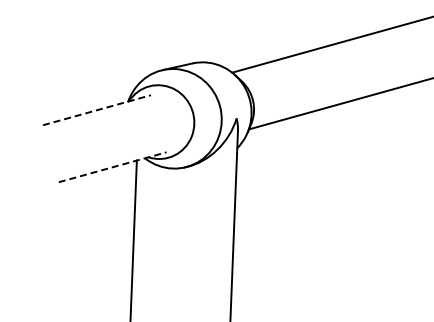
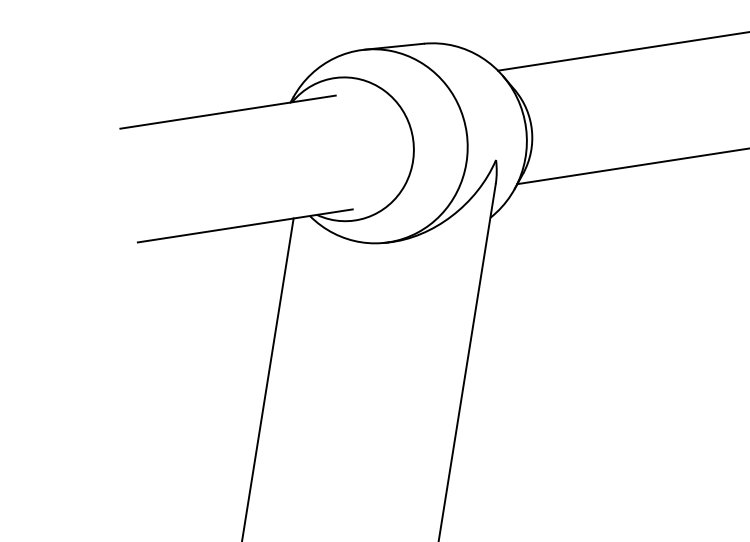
line: (97, 110) -> (229, 112), dashed -> solid
line: (112, 167) -> (244, 226), dashed -> solid

